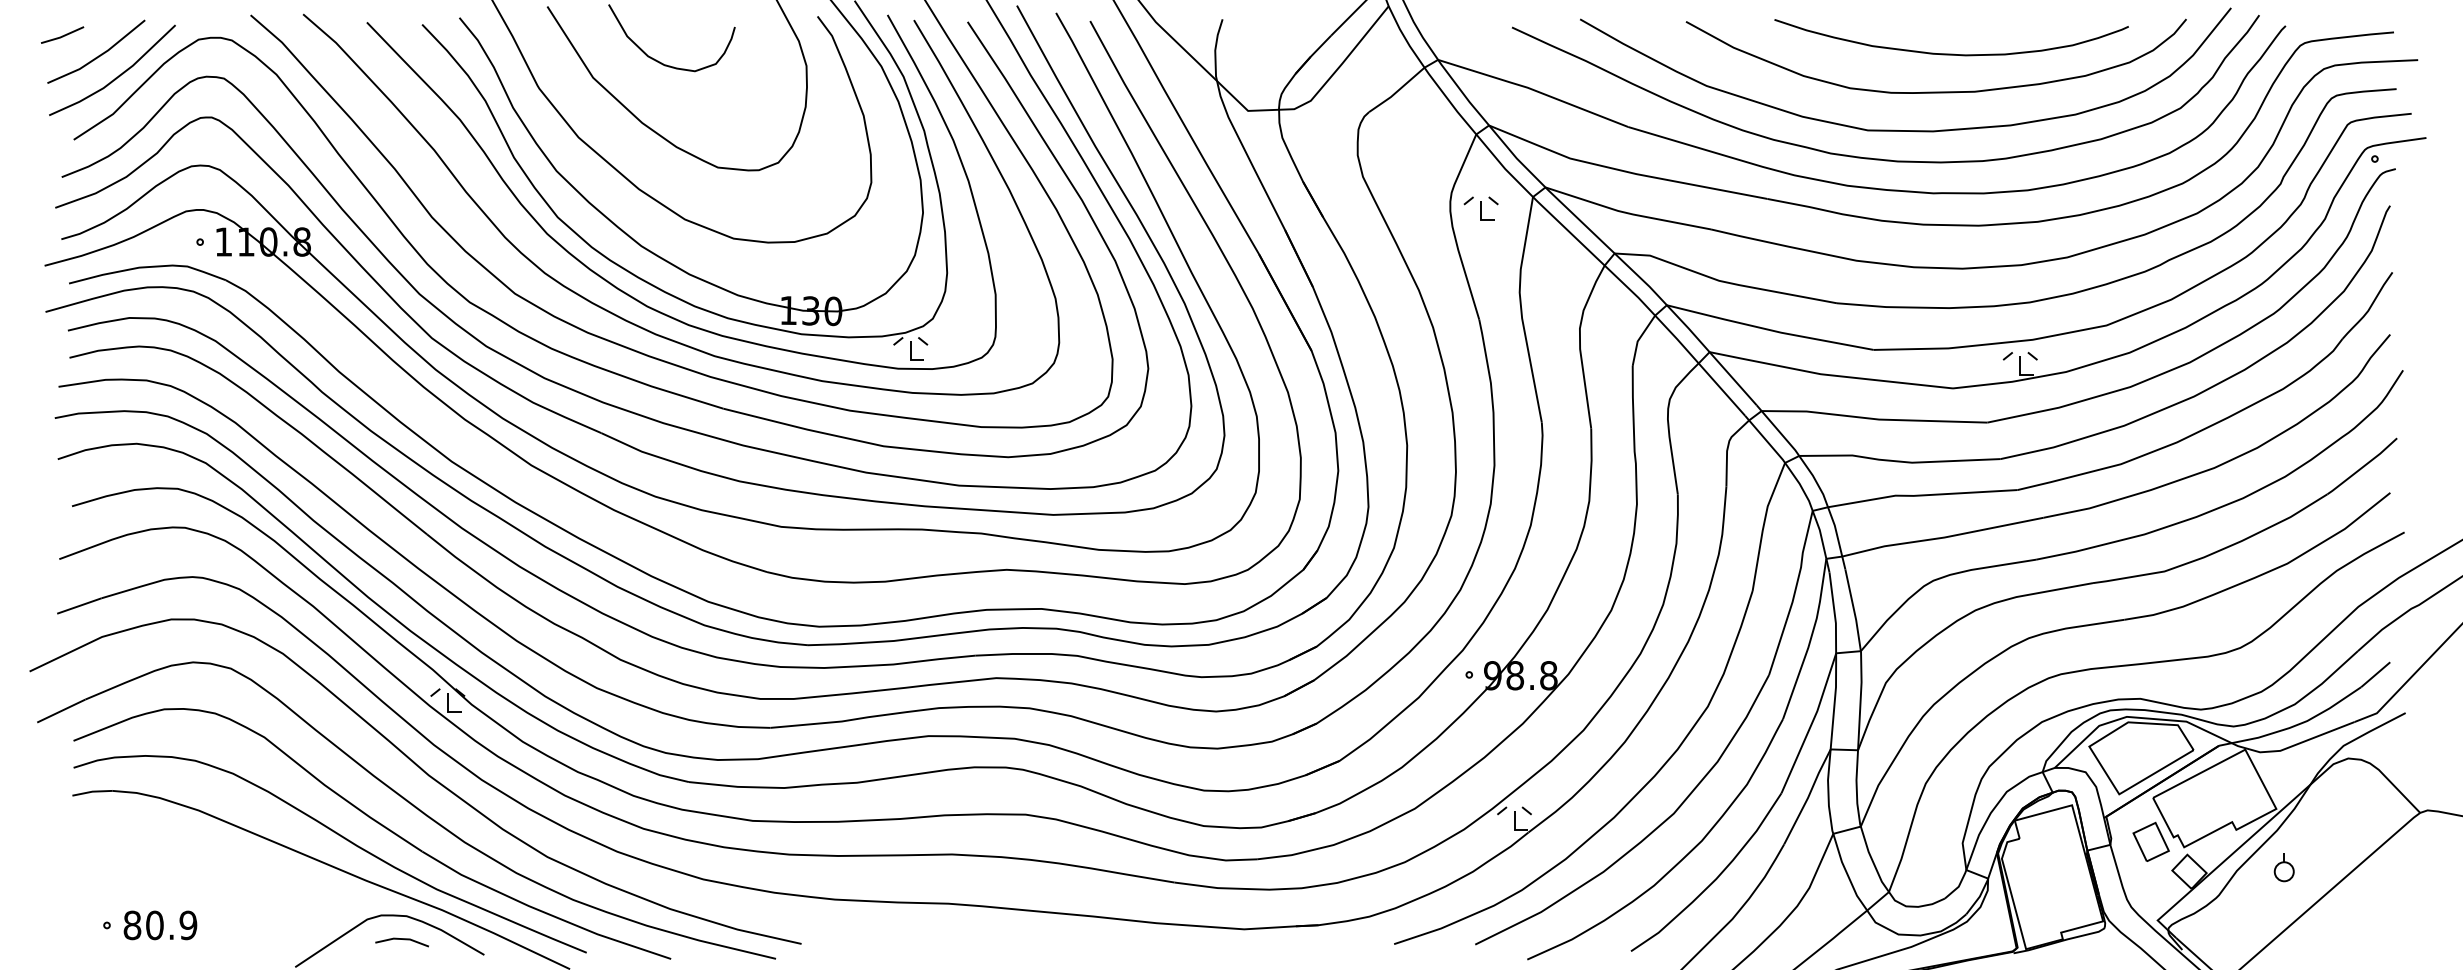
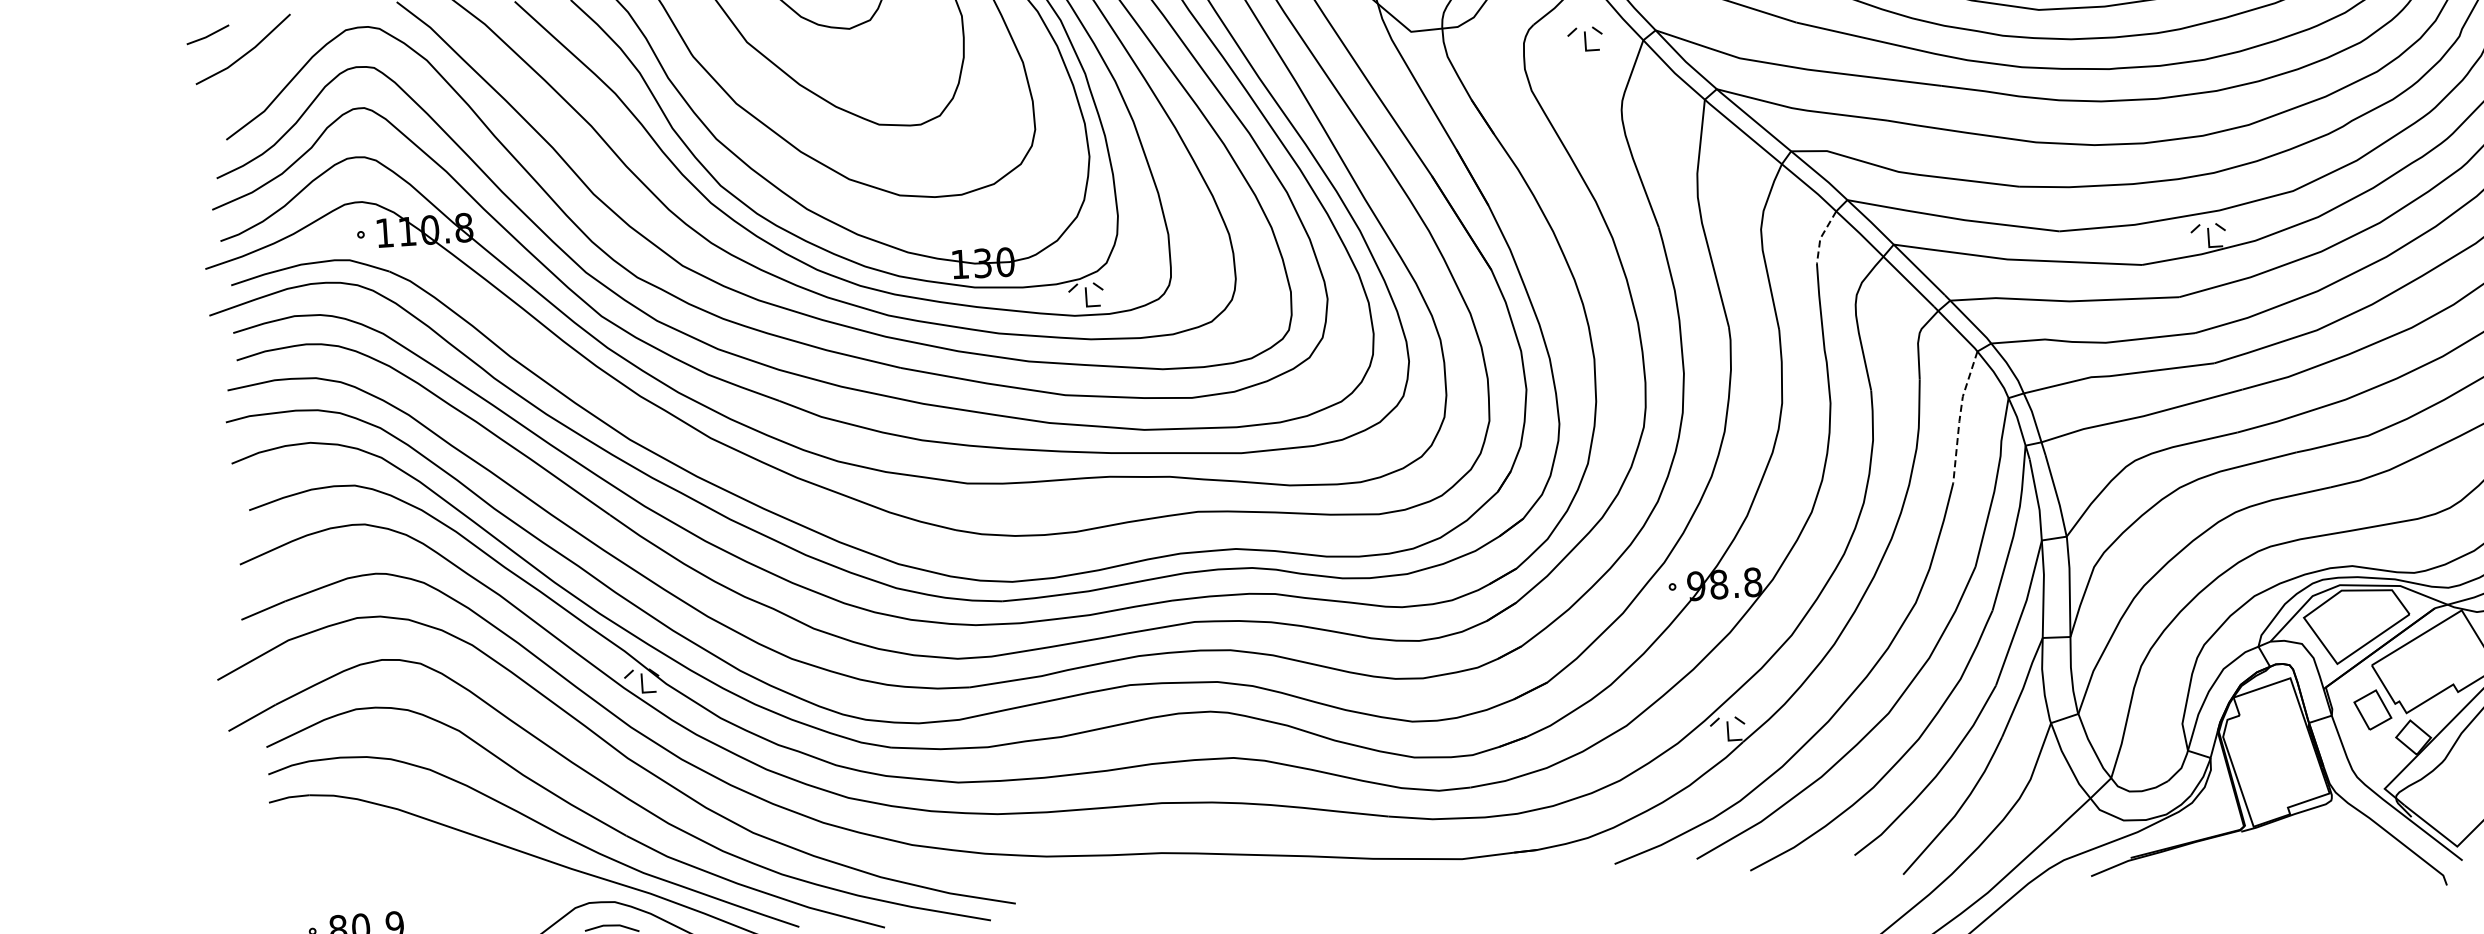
line: (118, 75) -> (267, 71), removed
part: (1480, 208) -> (1584, 39), moved
line: (1639, 339) -> (1822, 236), solid -> dashed
line: (1763, 525) -> (1959, 416), solid -> dashed

